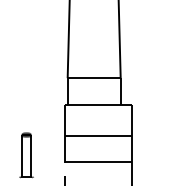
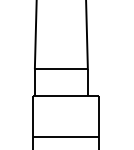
line: (98, 135) -> (65, 136), moved

